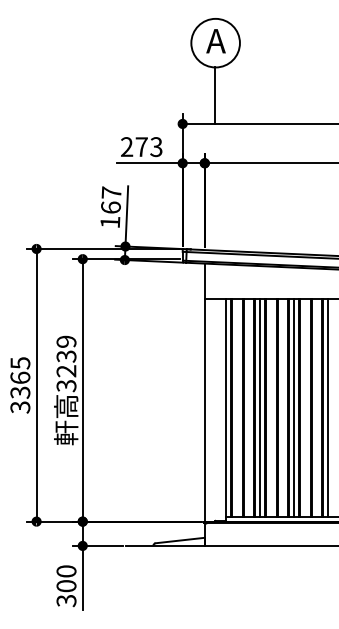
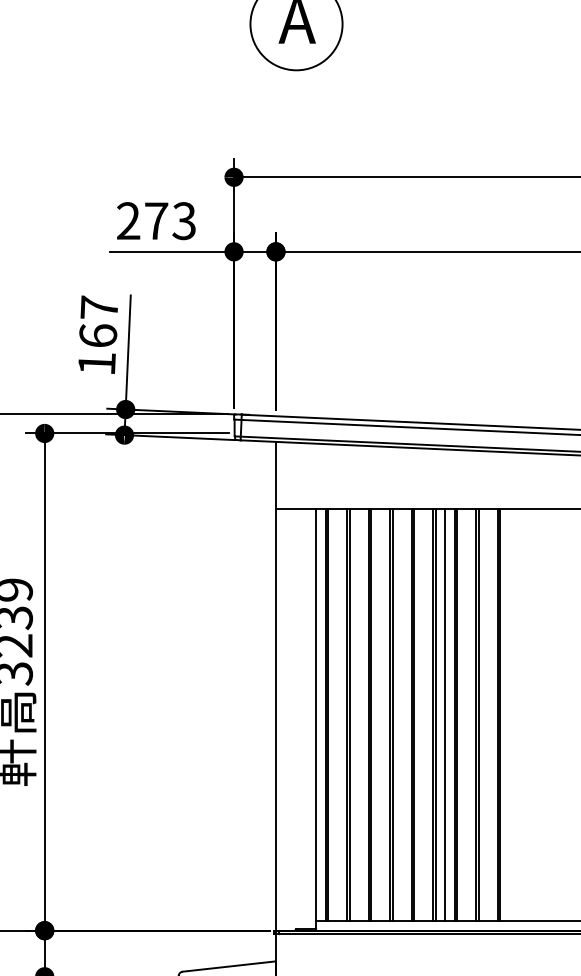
line: (214, 95) -> (294, 123), removed
line: (260, 407) -> (381, 714), removed
line: (328, 407) -> (510, 714), removed

